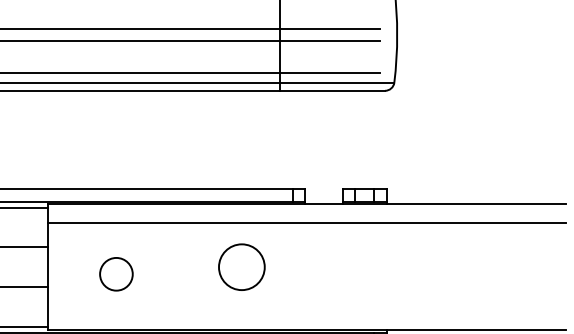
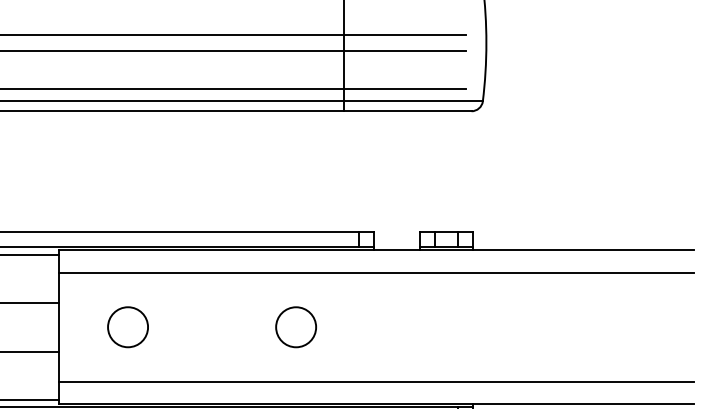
circle: (241, 267) -> (295, 327), size x0.71
circle: (116, 274) -> (128, 327), moved
line: (307, 311) -> (376, 381), added

